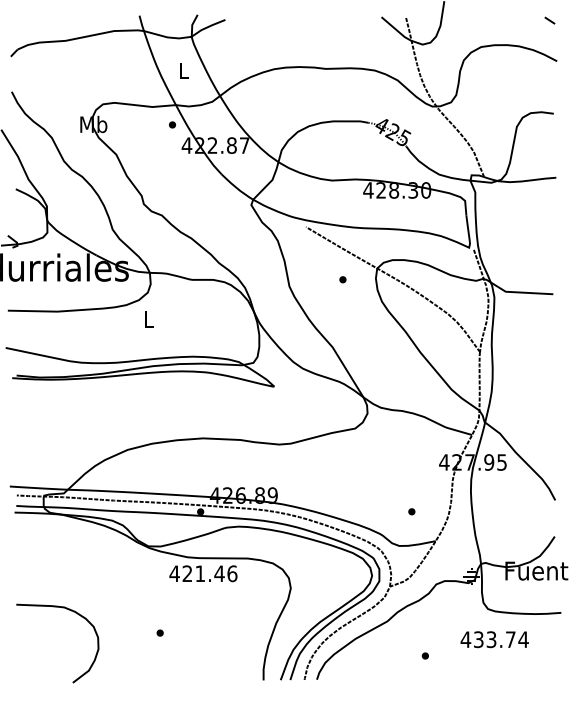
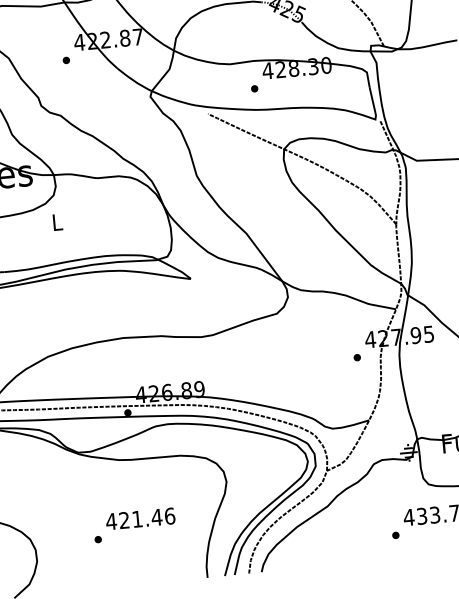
part: (172, 124) -> (66, 59), moved
part: (342, 279) -> (254, 88), moved
part: (411, 511) -> (356, 357), moved
text: (203, 573) -> (140, 518), moved
part: (424, 655) -> (394, 535), moved

